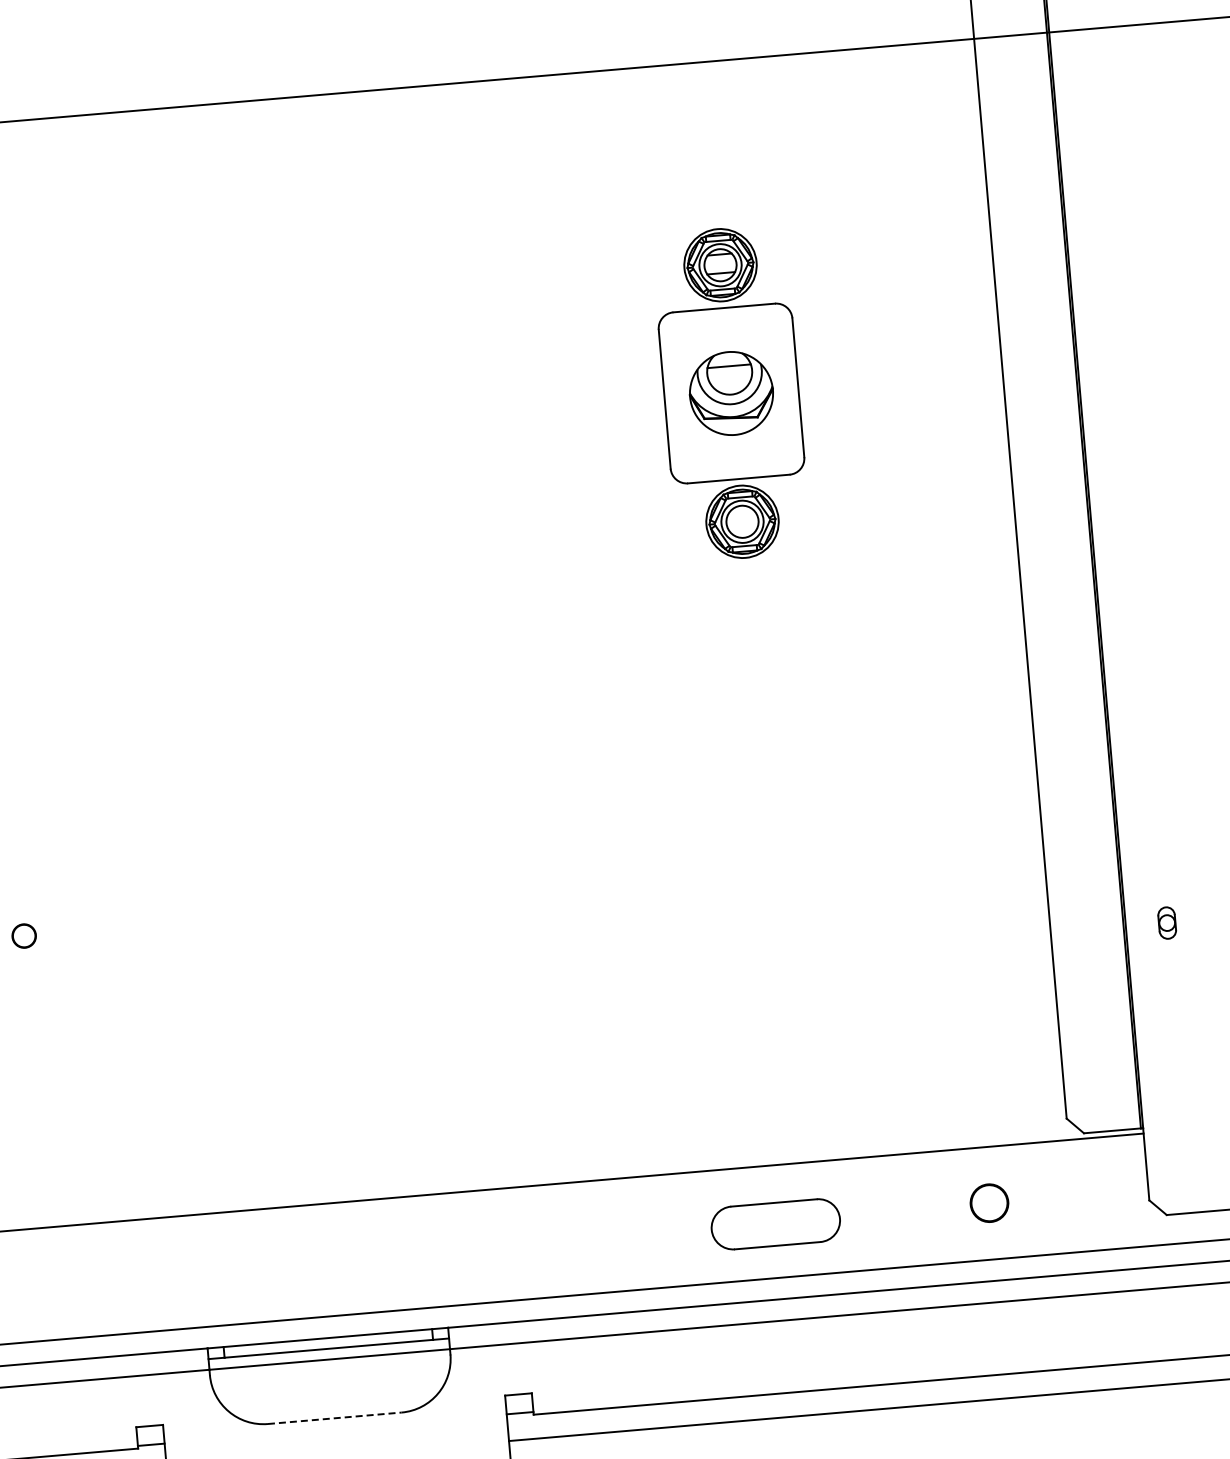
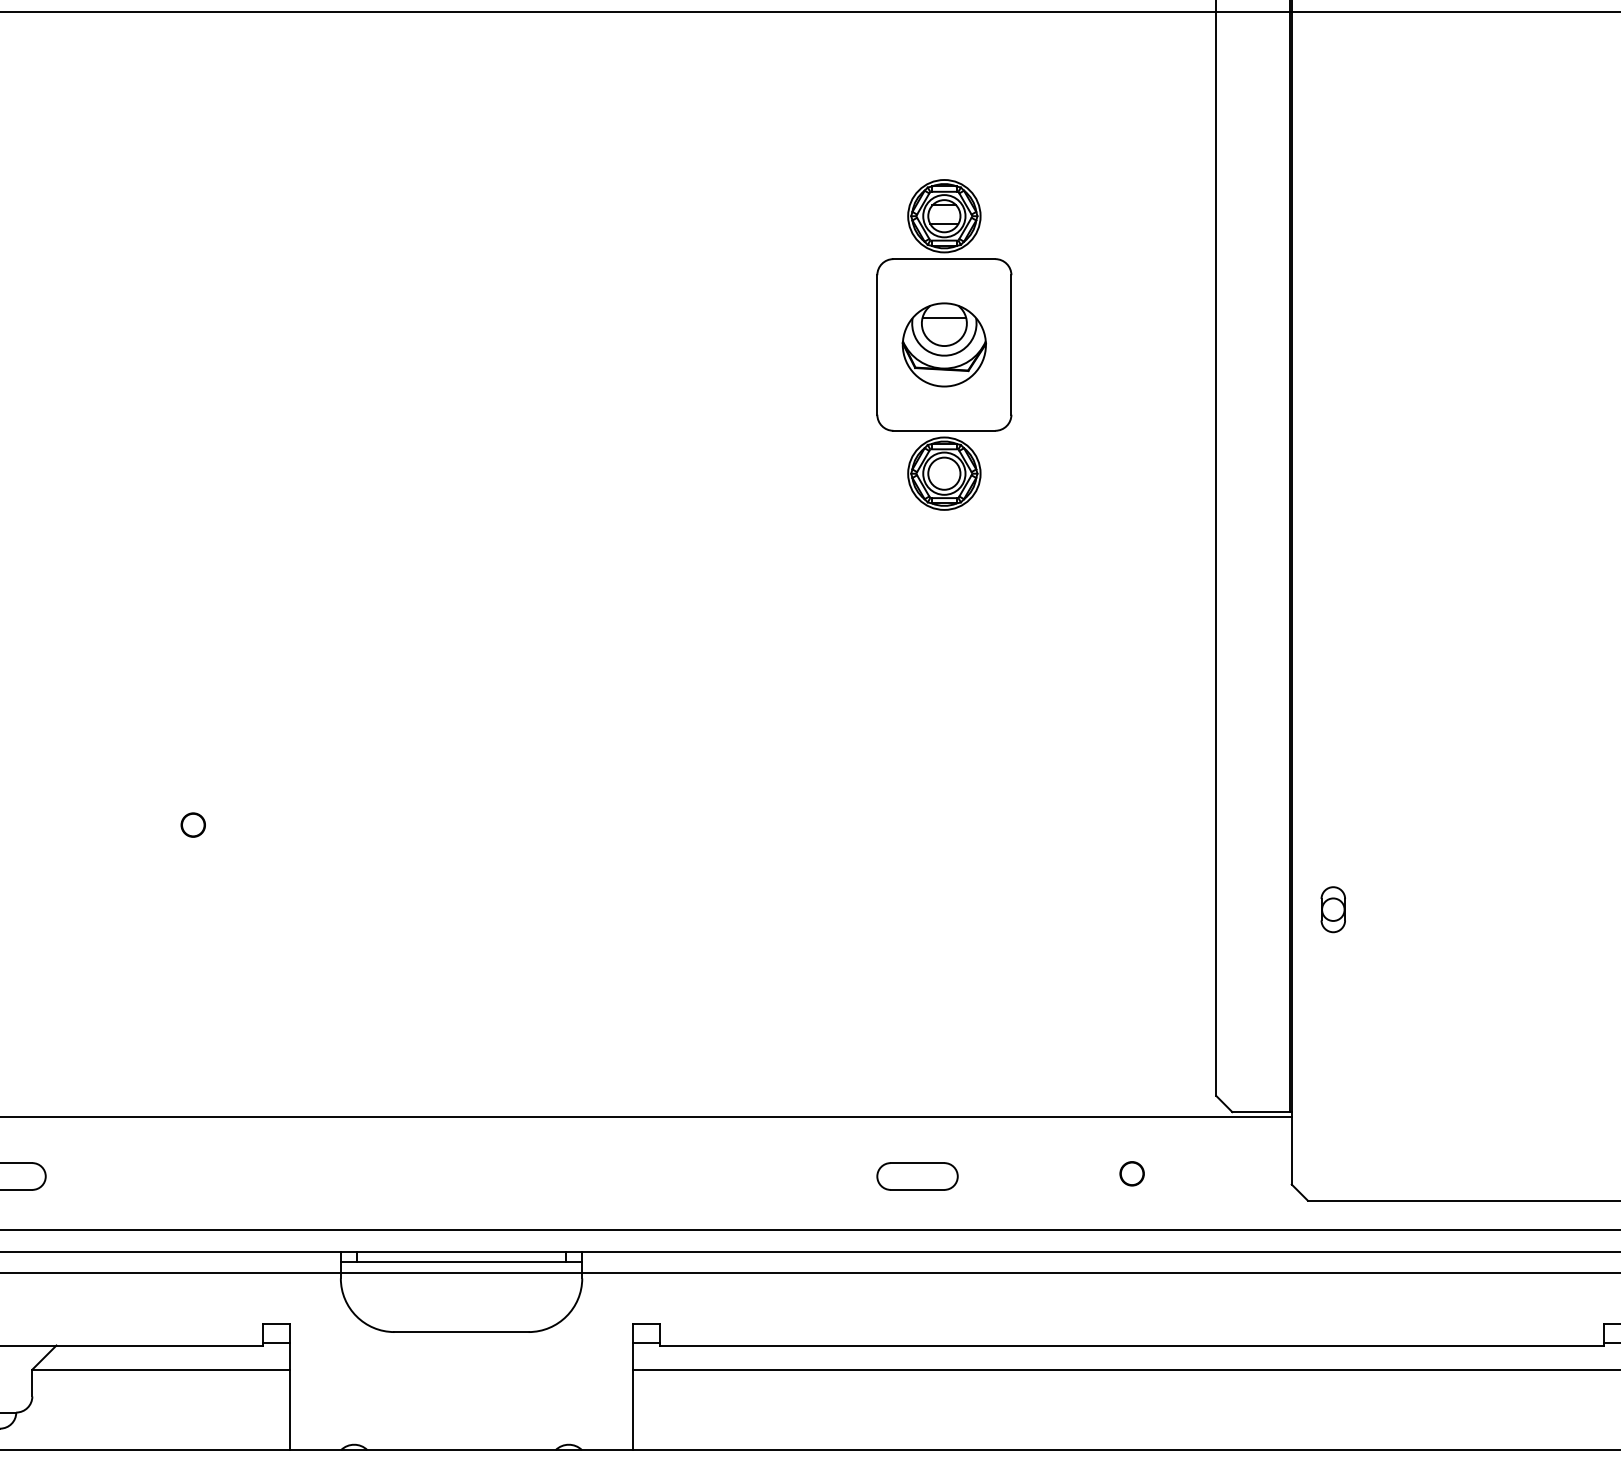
part: (1166, 922) -> (1332, 909), size x1.43
circle: (988, 1203) -> (1131, 1173), size x0.62
part: (775, 1224) -> (917, 1176), size x0.62
line: (335, 1418) -> (462, 1332), dashed -> solid

